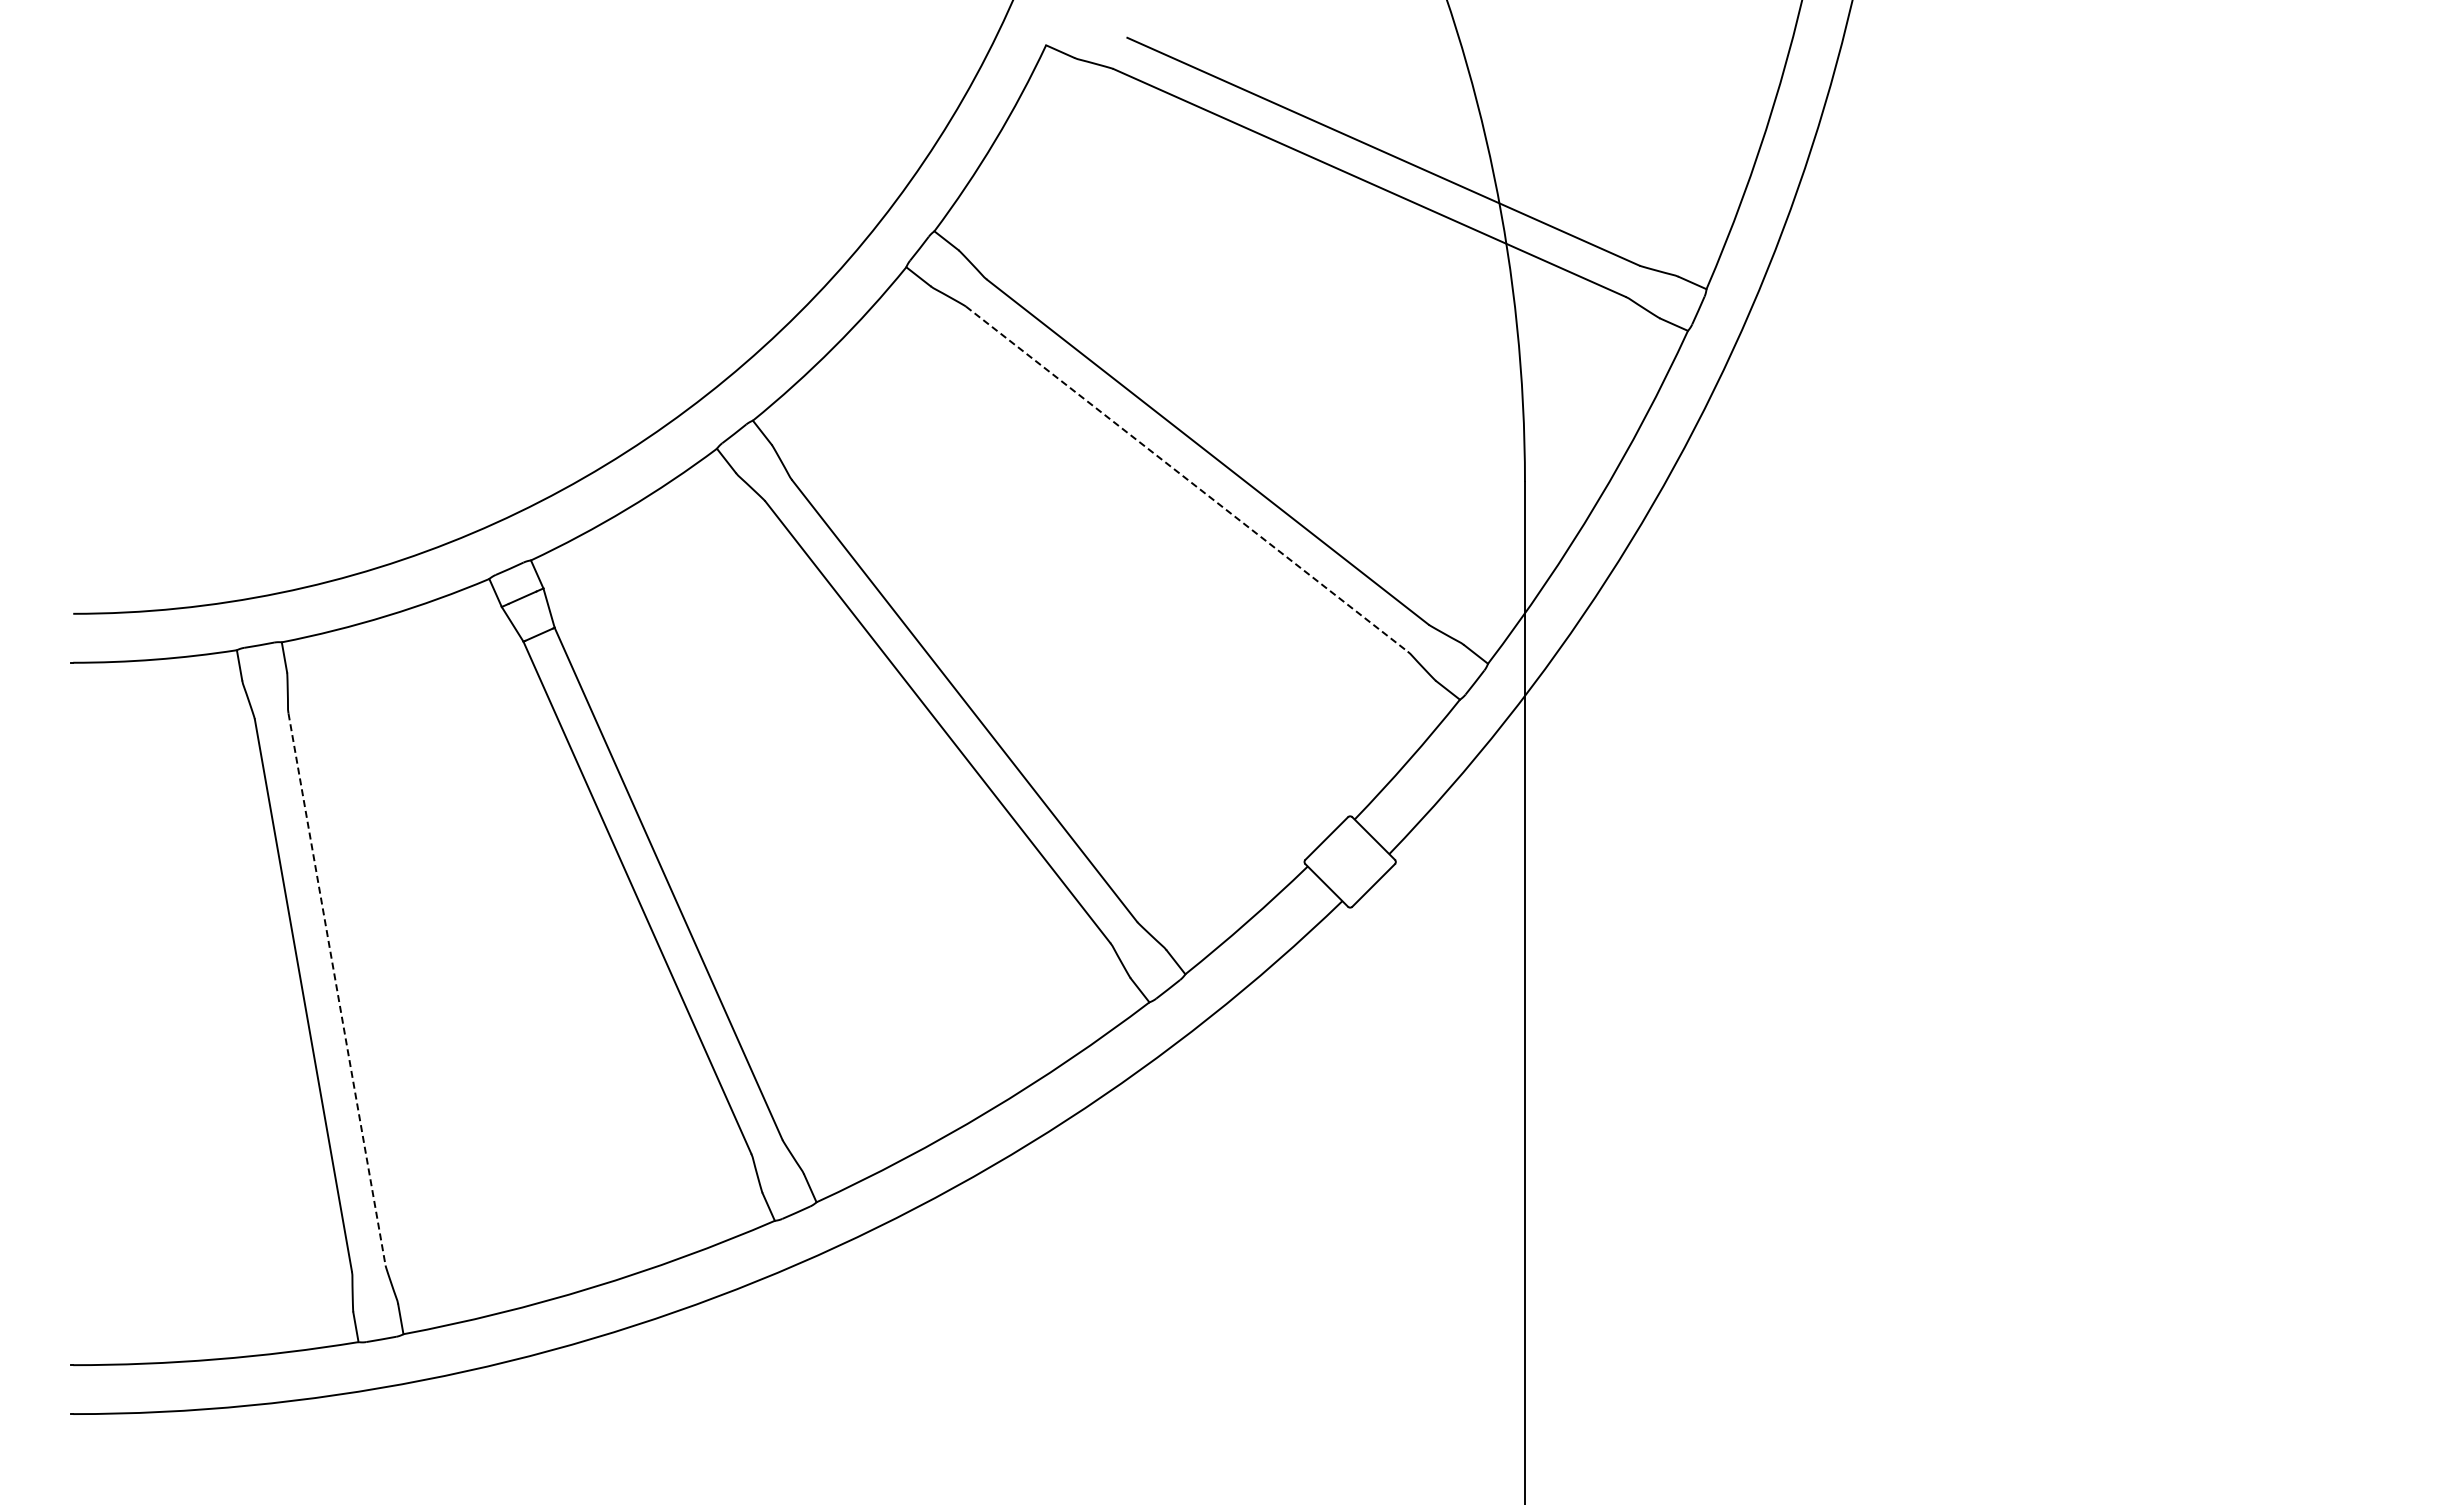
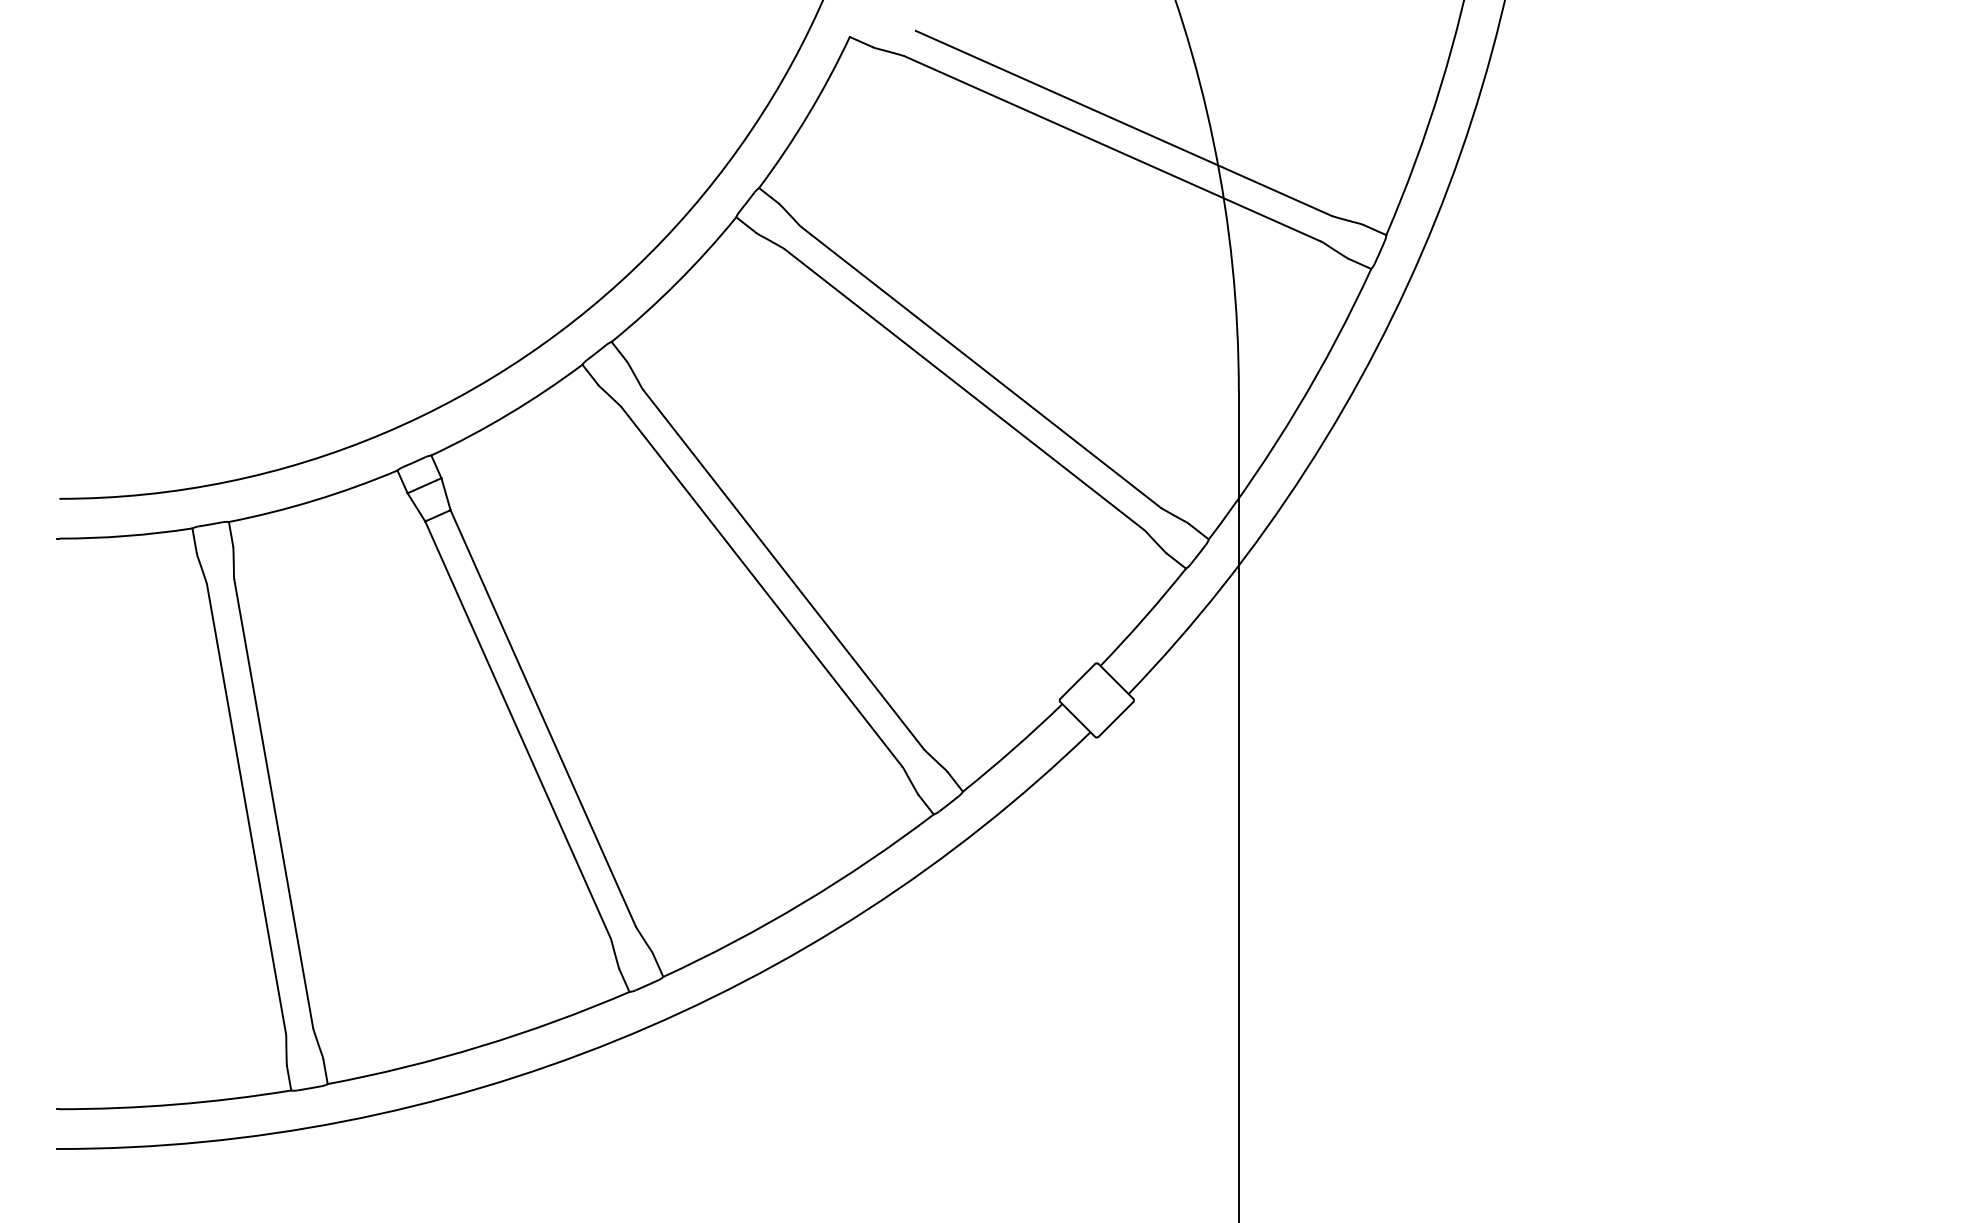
line: (1187, 479) -> (964, 389), dashed -> solid
line: (337, 989) -> (274, 804), dashed -> solid

